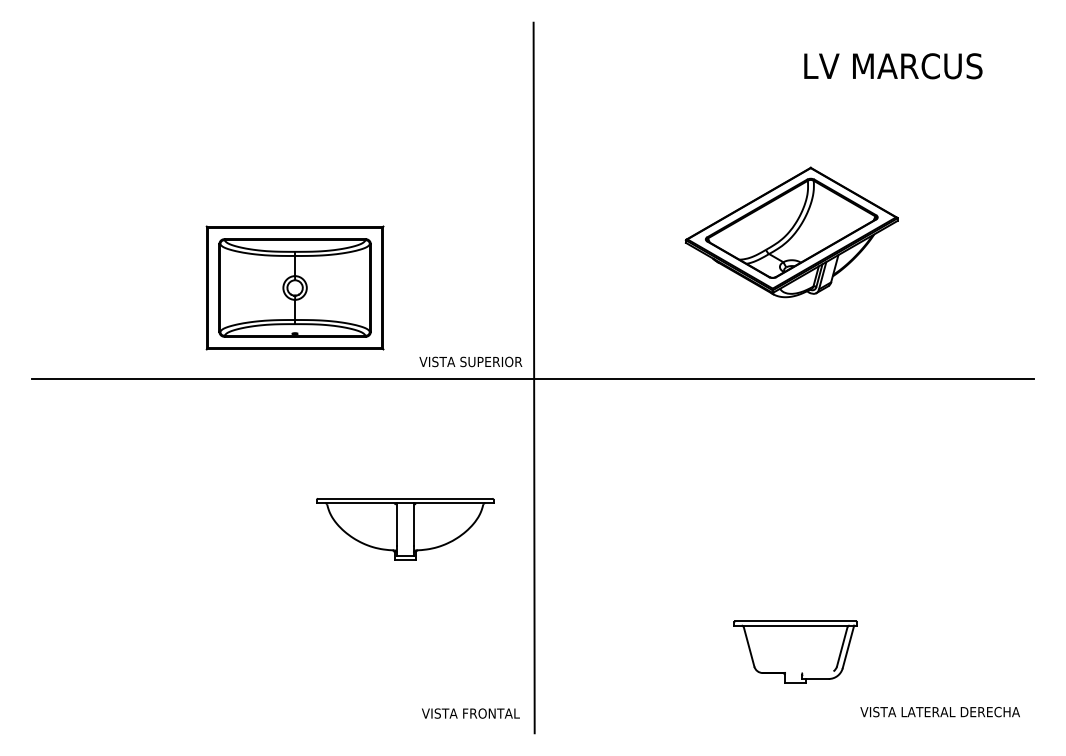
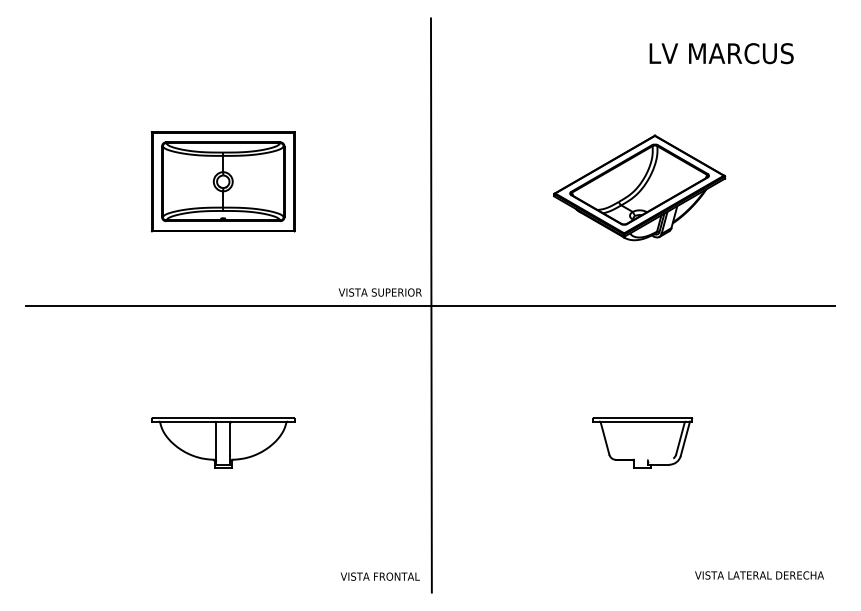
part: (294, 287) -> (222, 181), moved
part: (405, 528) -> (223, 442), moved
part: (795, 651) -> (642, 442), moved

